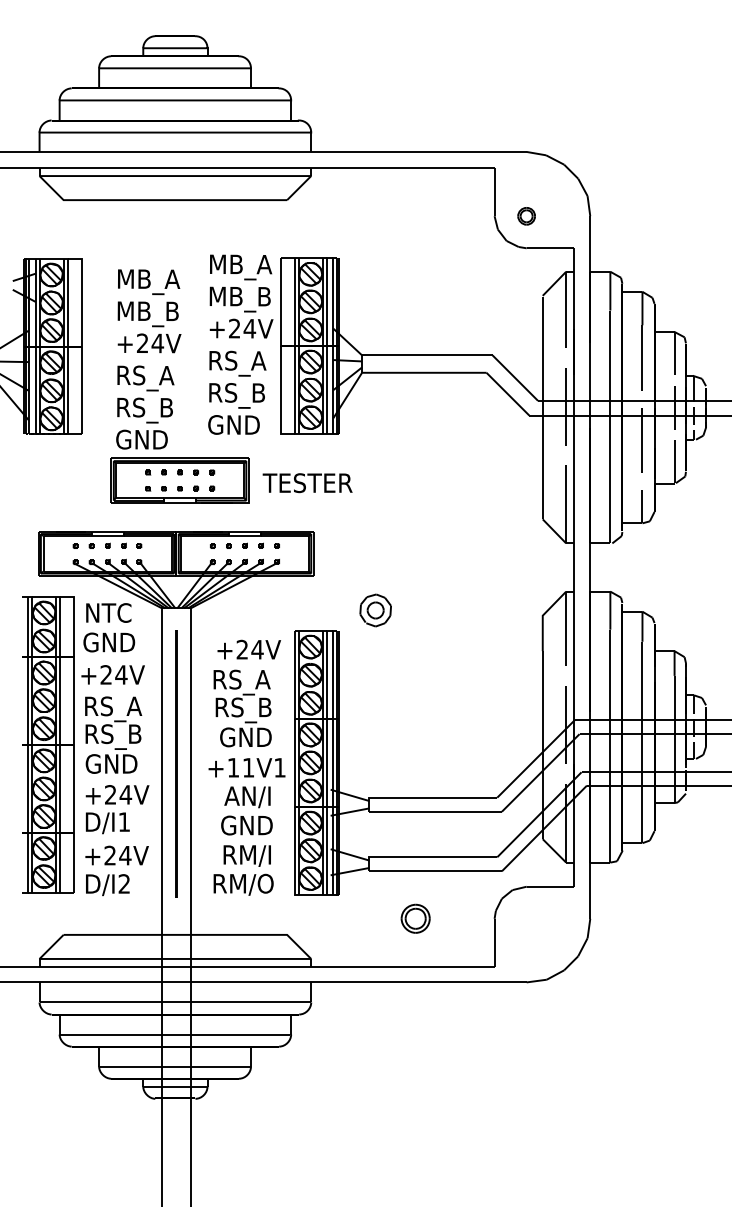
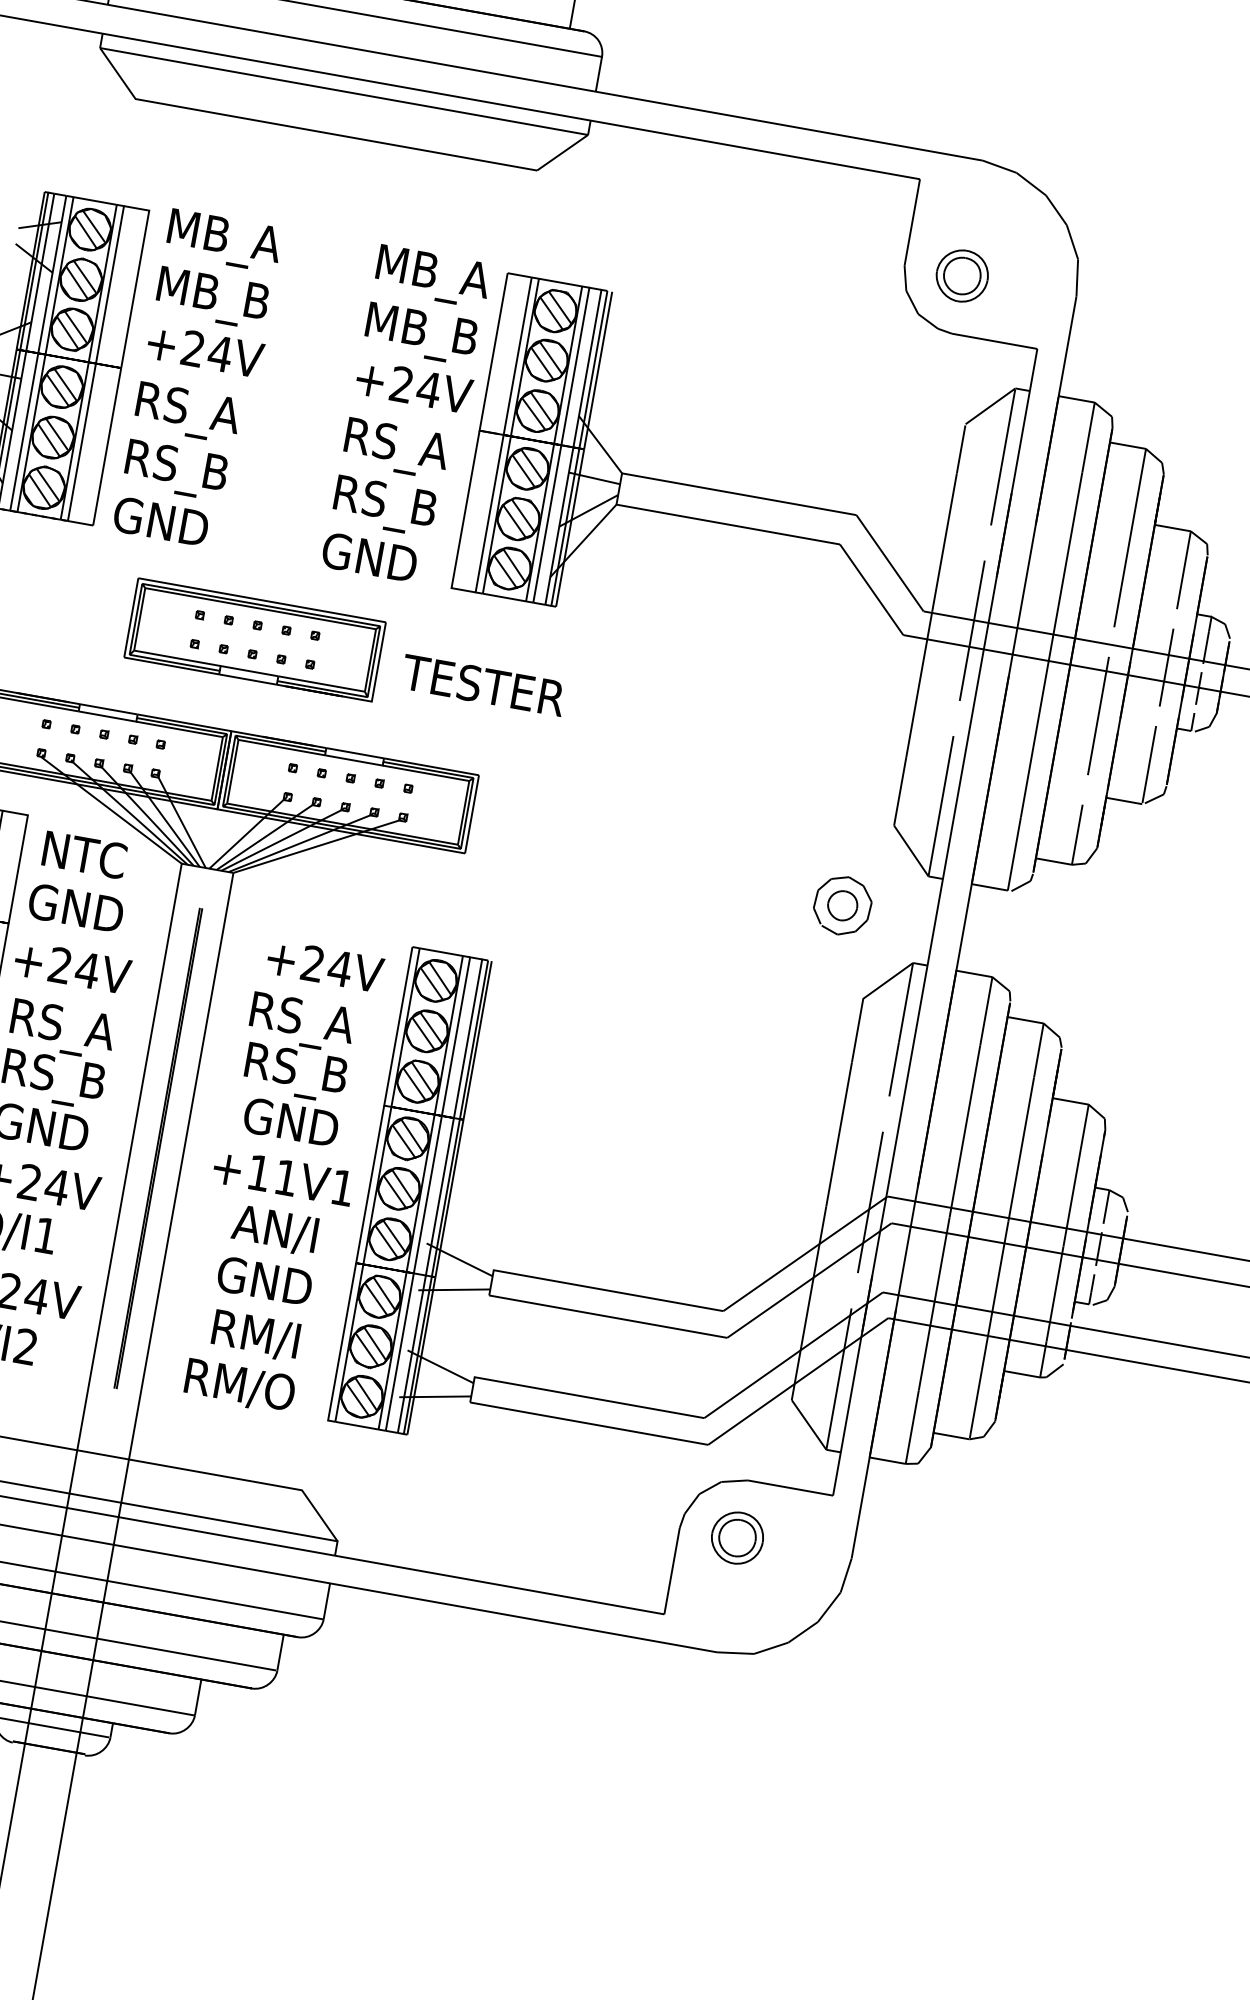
part: (526, 216) -> (961, 276), size x1.67
text: (148, 359) -> (198, 379), moved
part: (375, 610) -> (842, 905), moved
part: (415, 918) -> (737, 1537), moved

